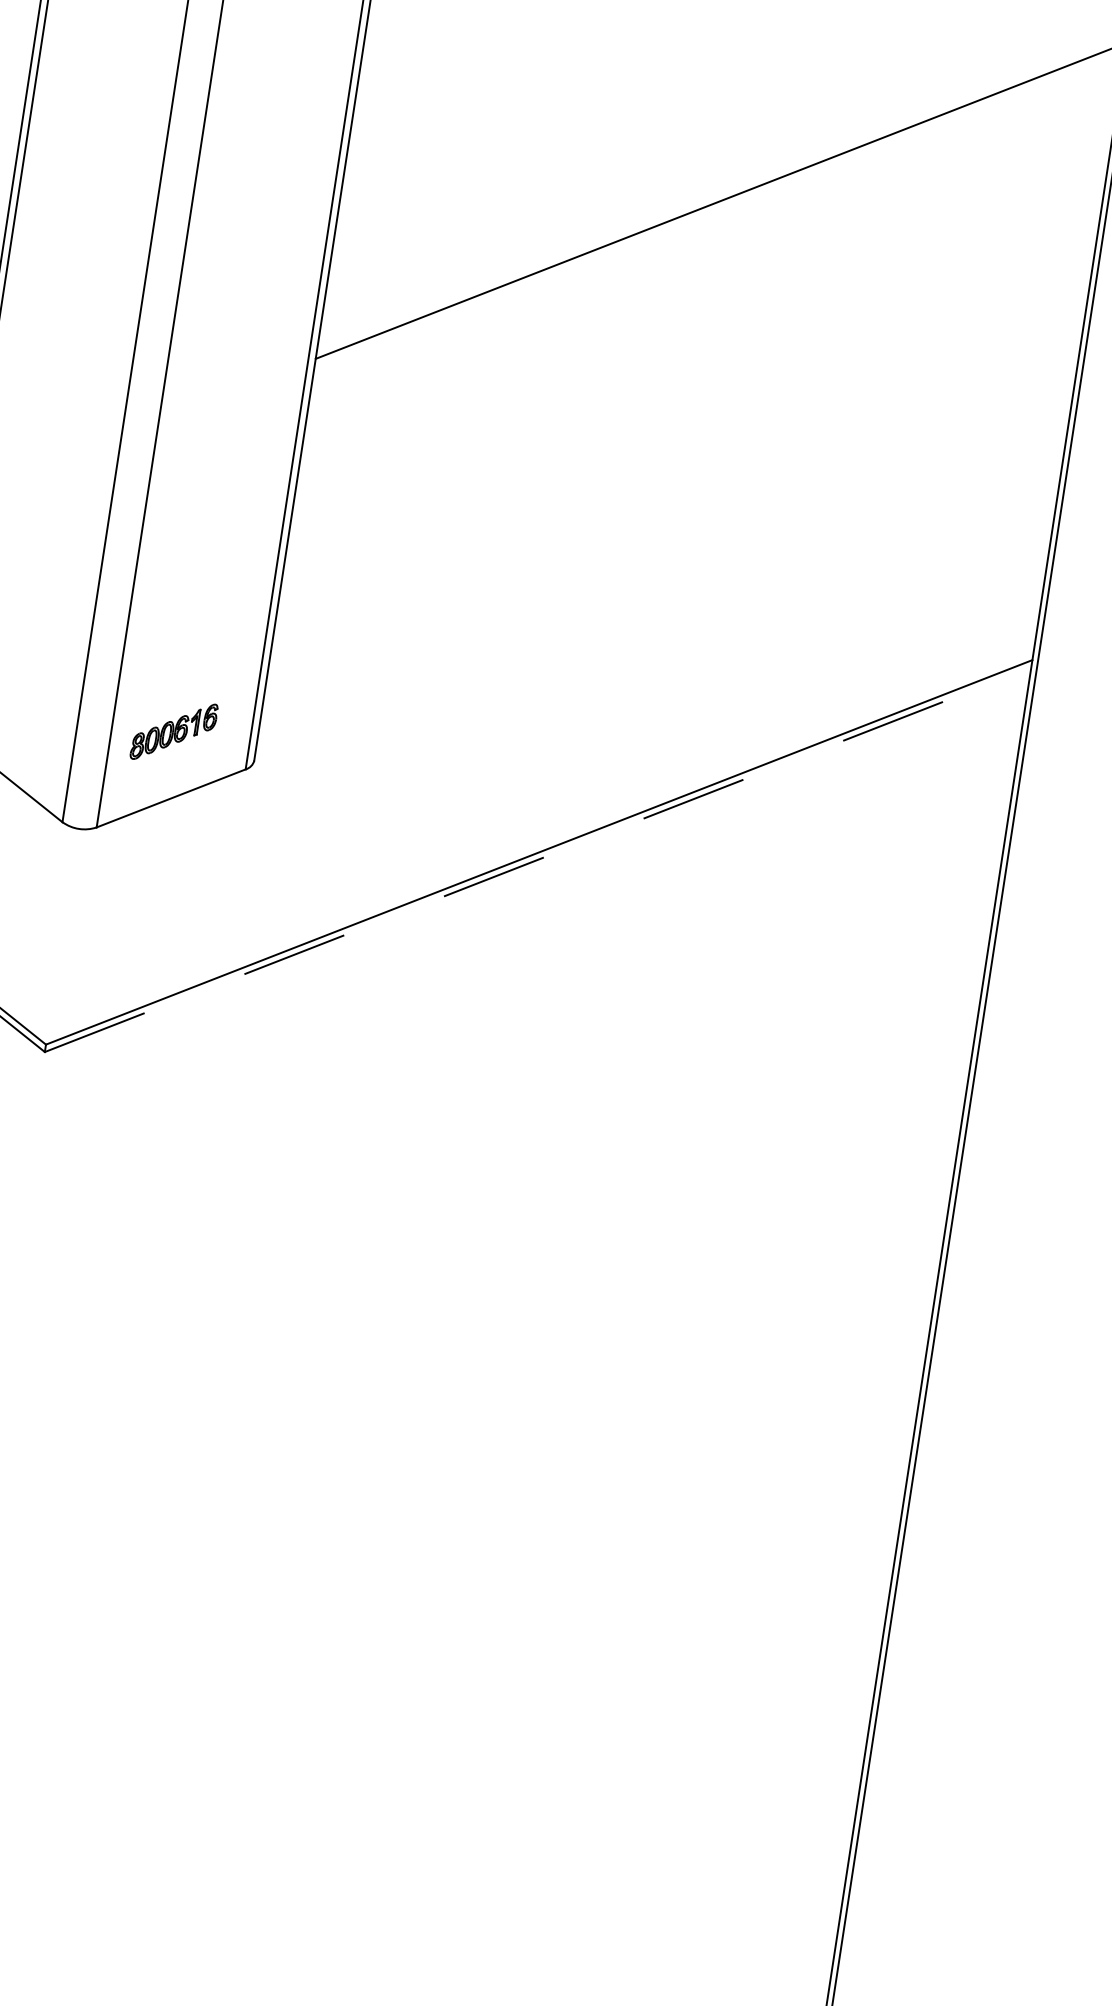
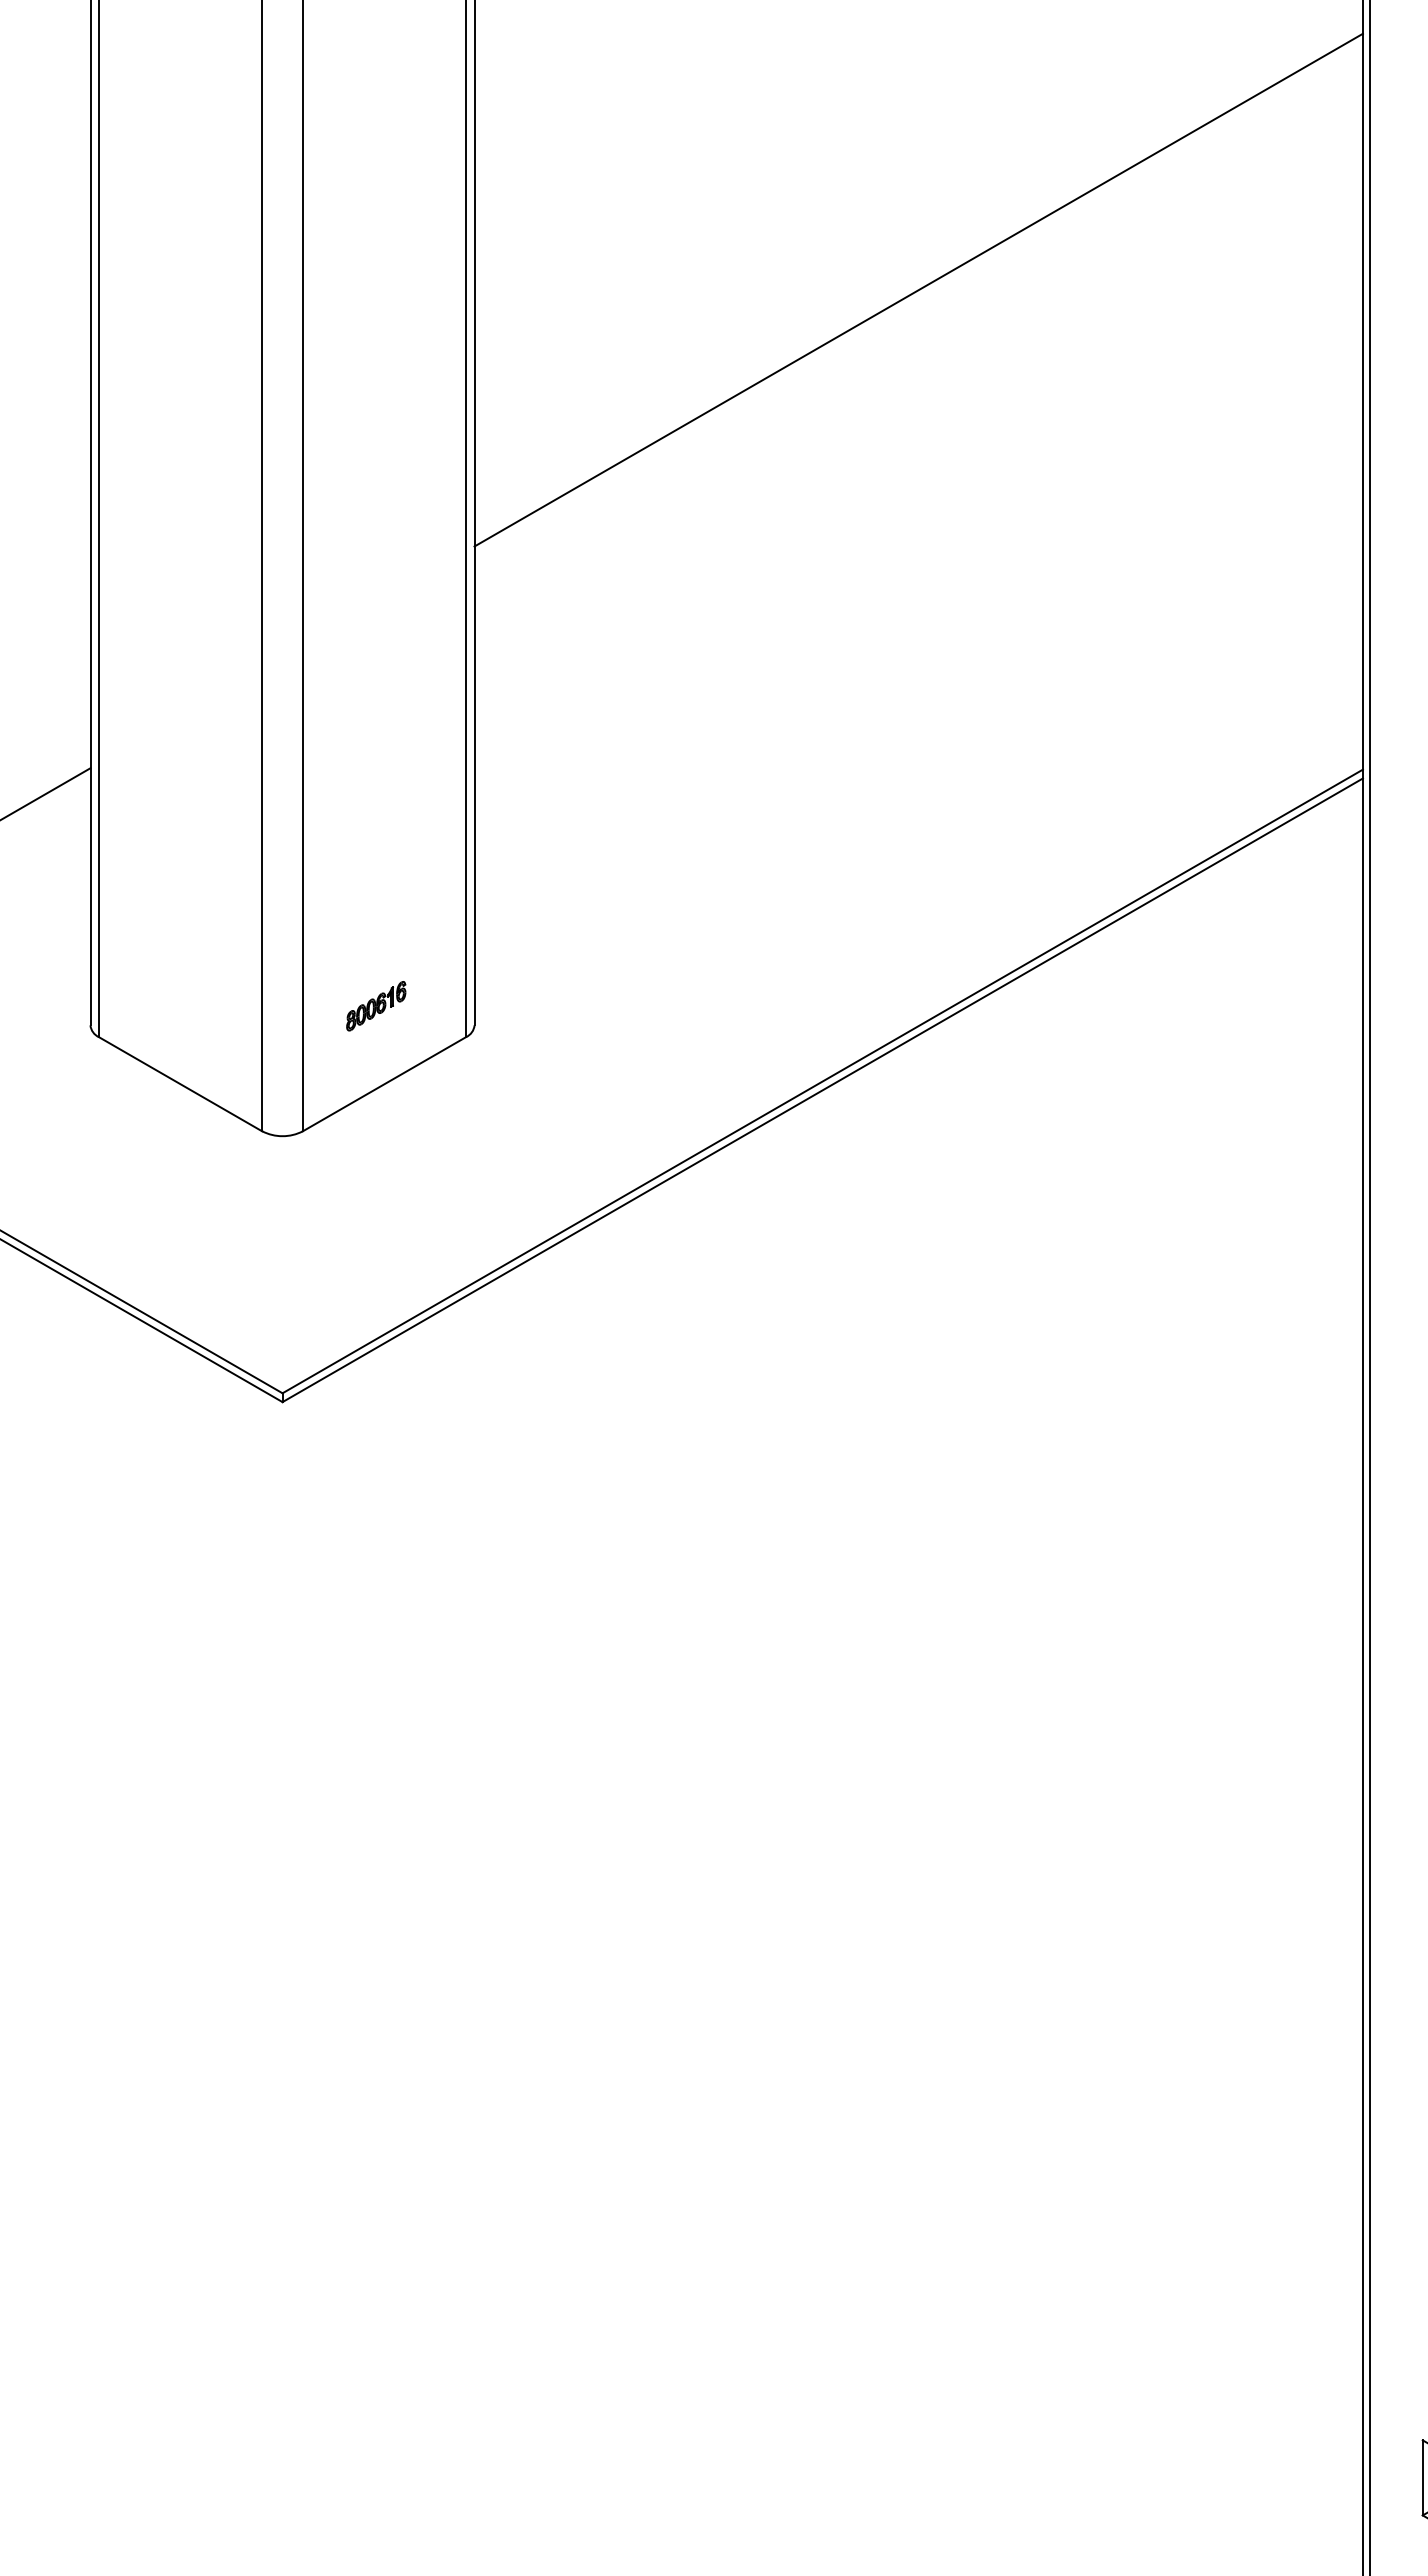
part: (174, 732) -> (376, 1006), size x0.62
line: (537, 859) -> (822, 1090), dashed -> solid

